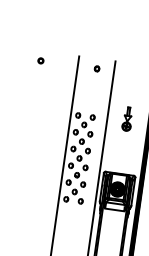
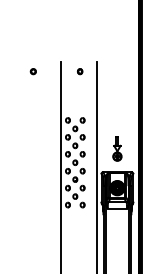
part: (40, 60) -> (32, 71), moved
part: (127, 118) -> (117, 148), moved

